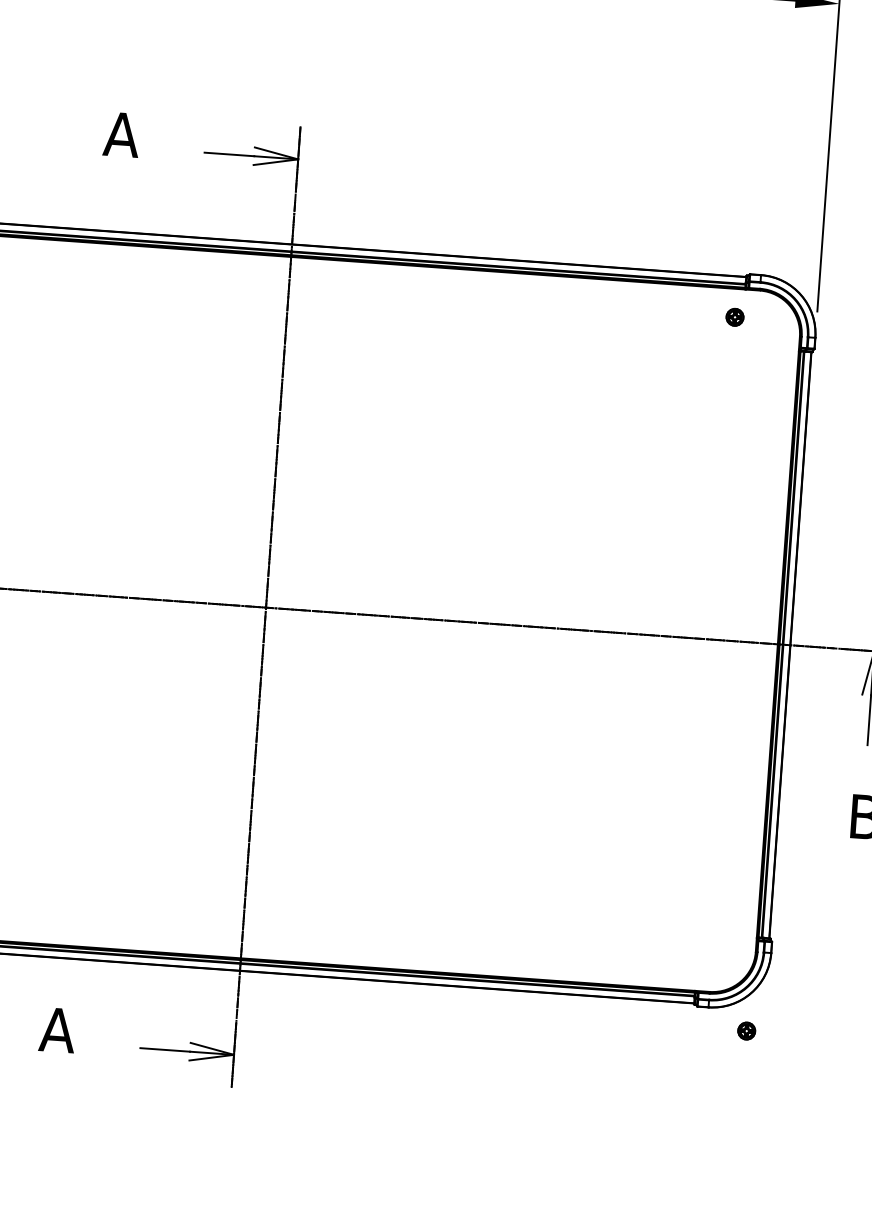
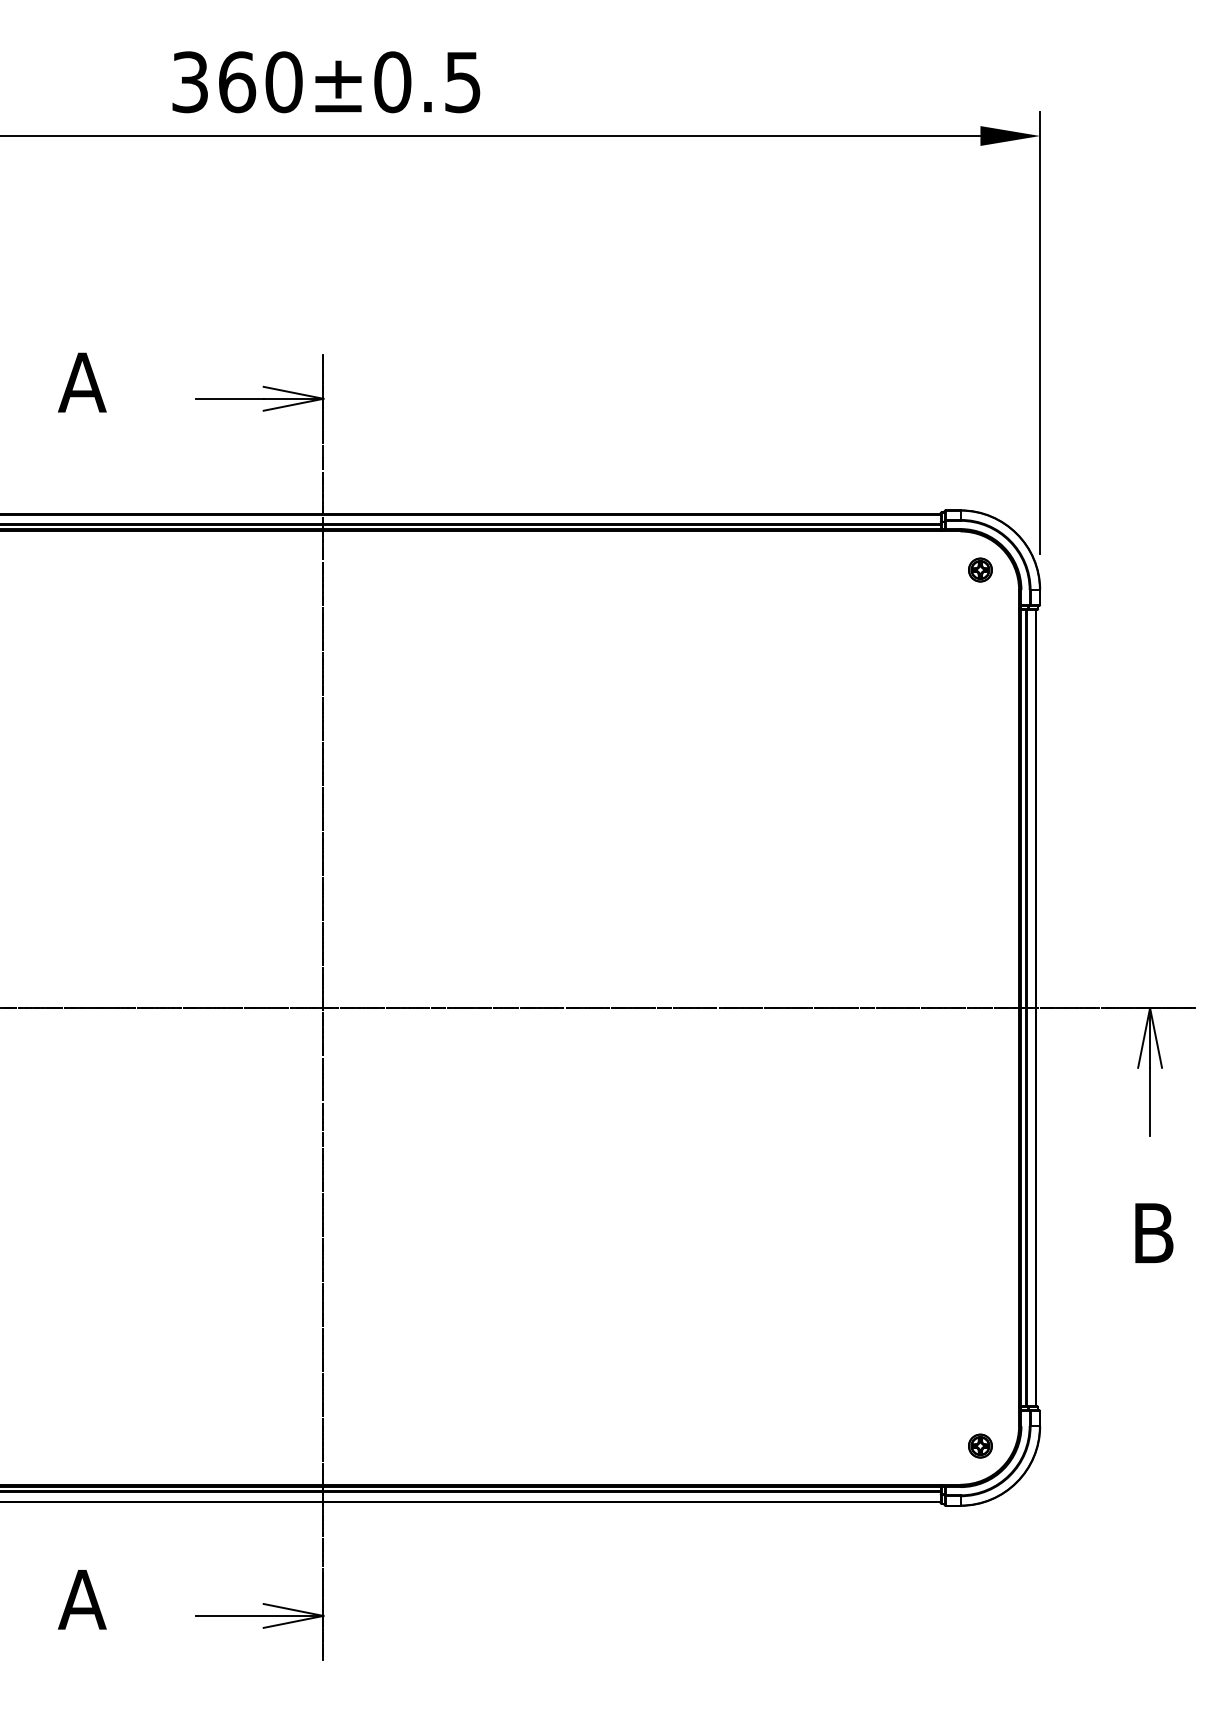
part: (735, 316) -> (980, 569), moved
part: (746, 1030) -> (980, 1445), moved

